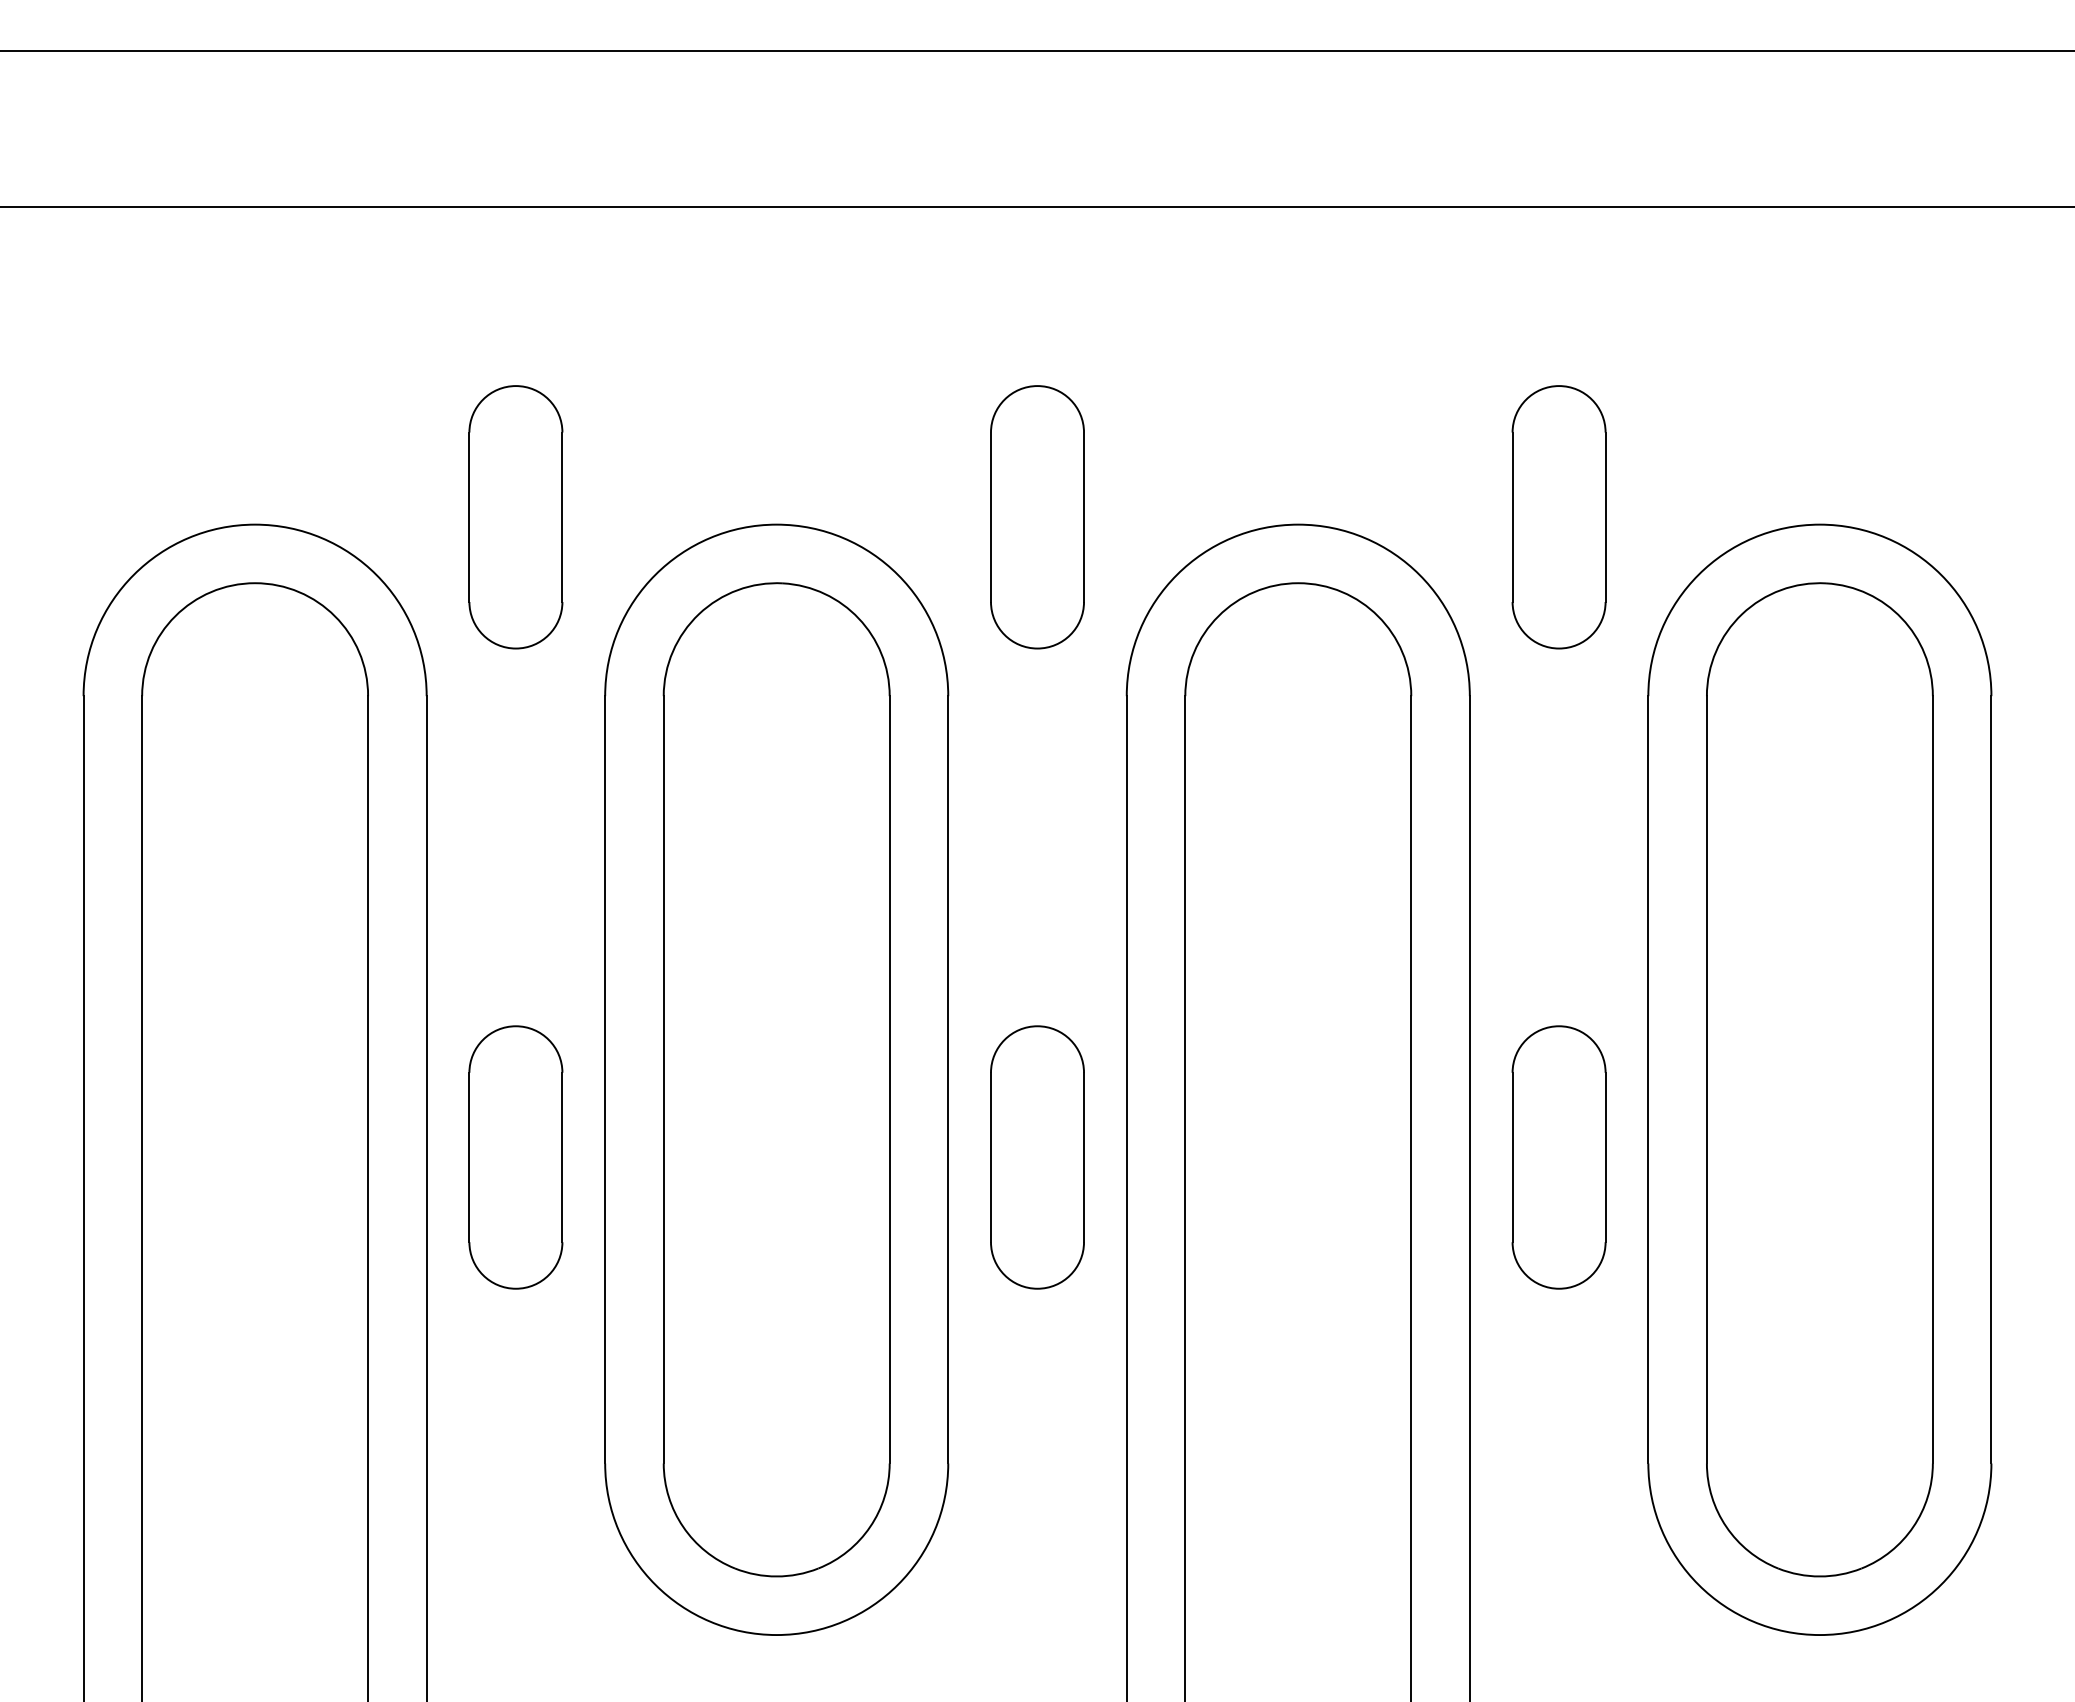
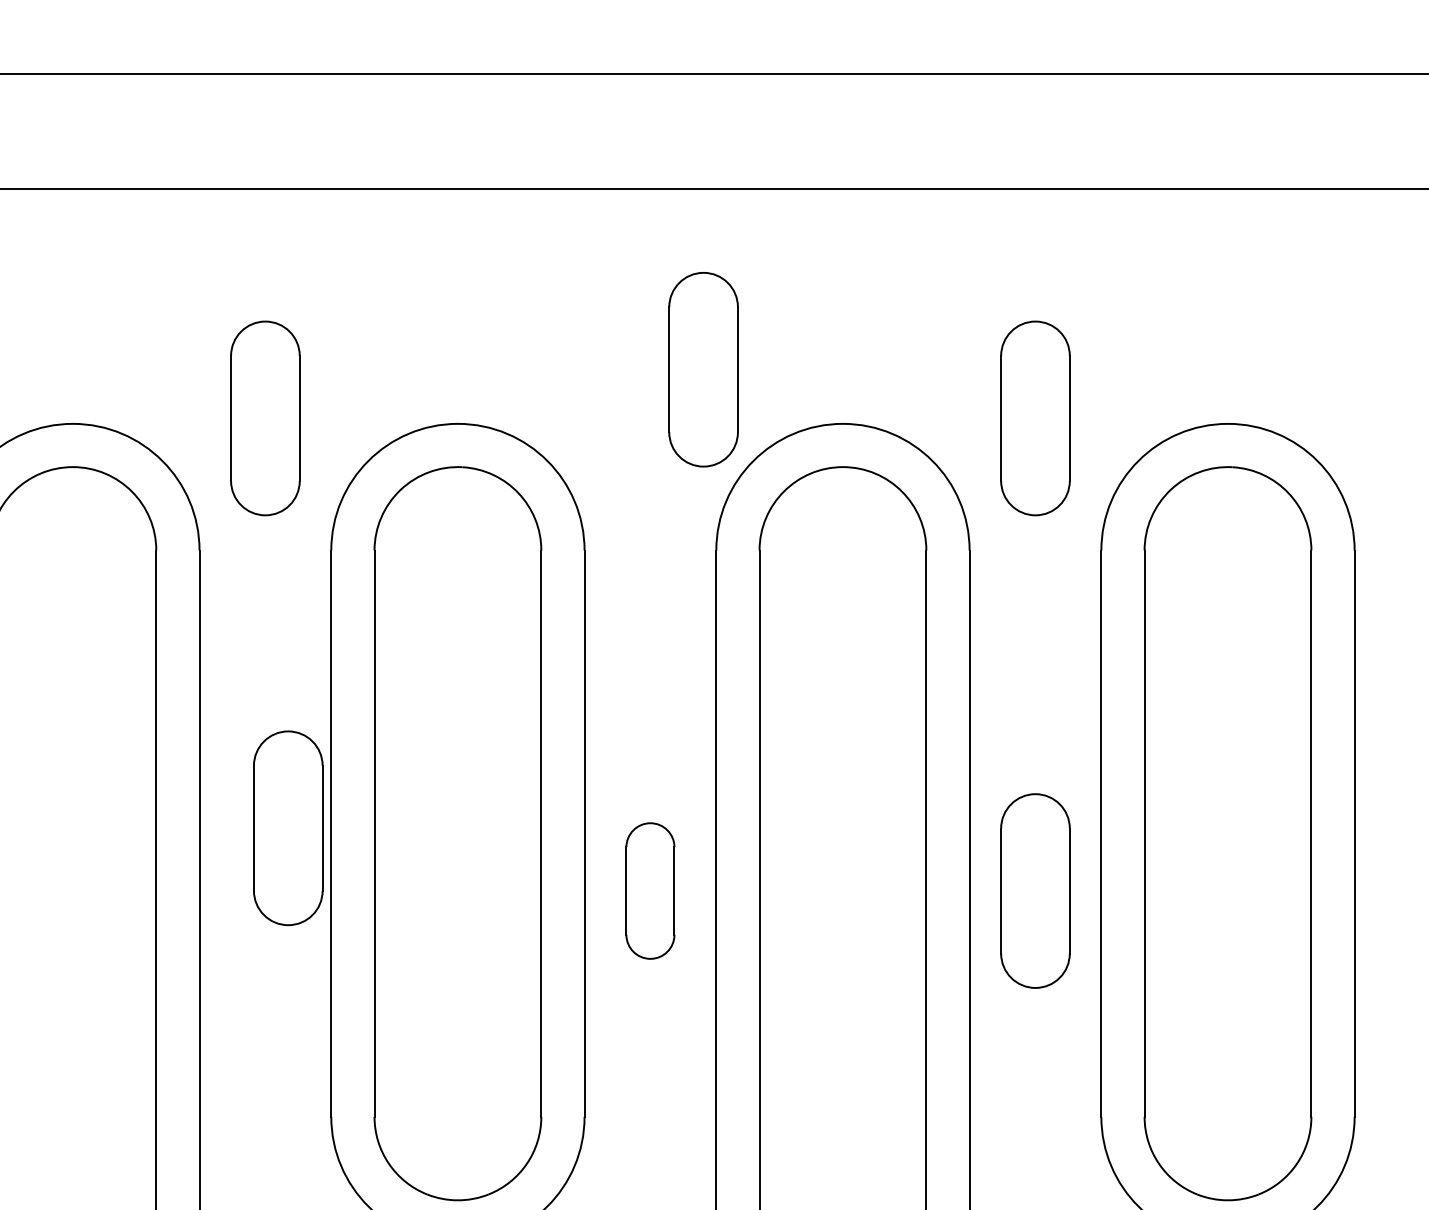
part: (1037, 517) -> (703, 369), moved
part: (515, 1157) -> (287, 828), moved
part: (1037, 1157) -> (650, 891), size x0.7

